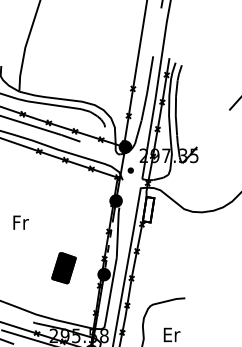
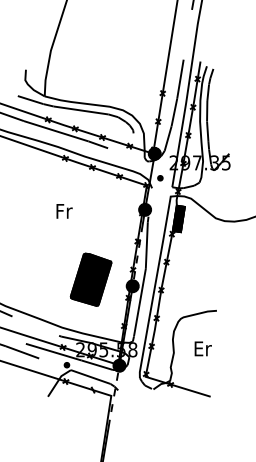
fill: (148, 209) -> (178, 218), added
text: (21, 222) -> (64, 211), moved
part: (63, 268) -> (90, 279), size x1.67

